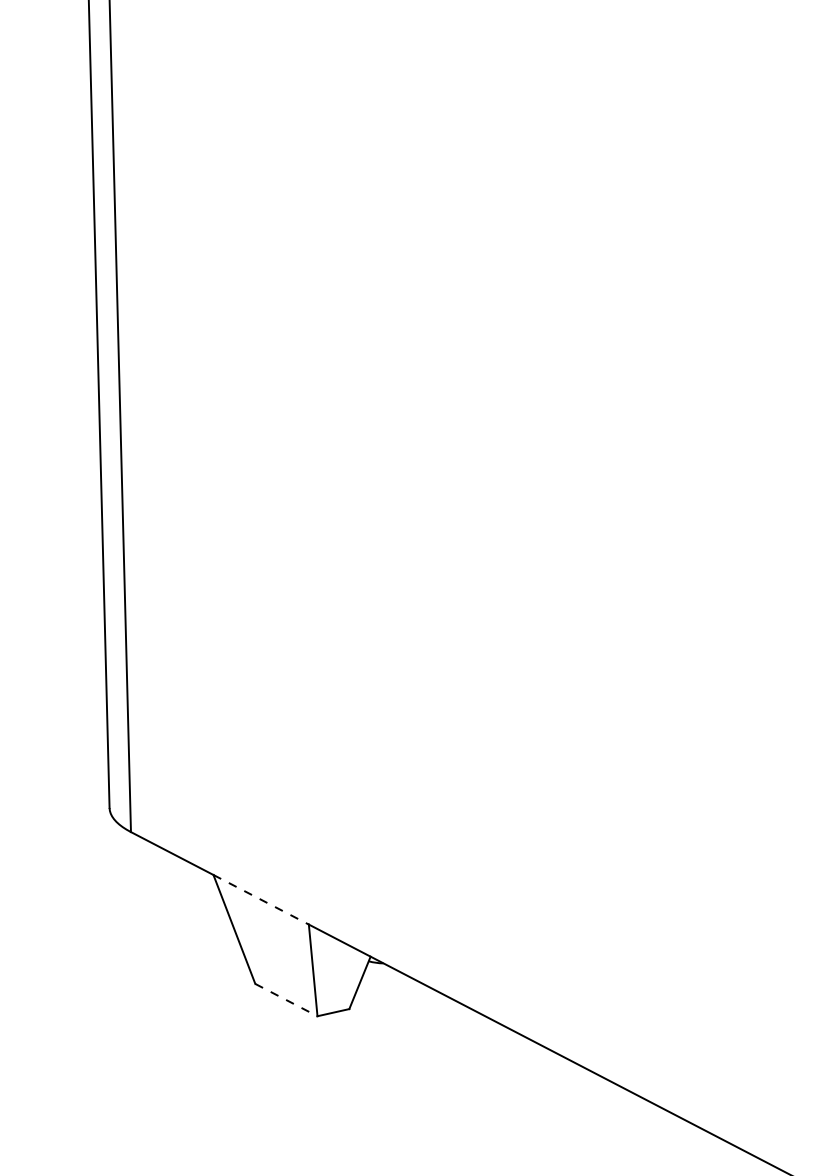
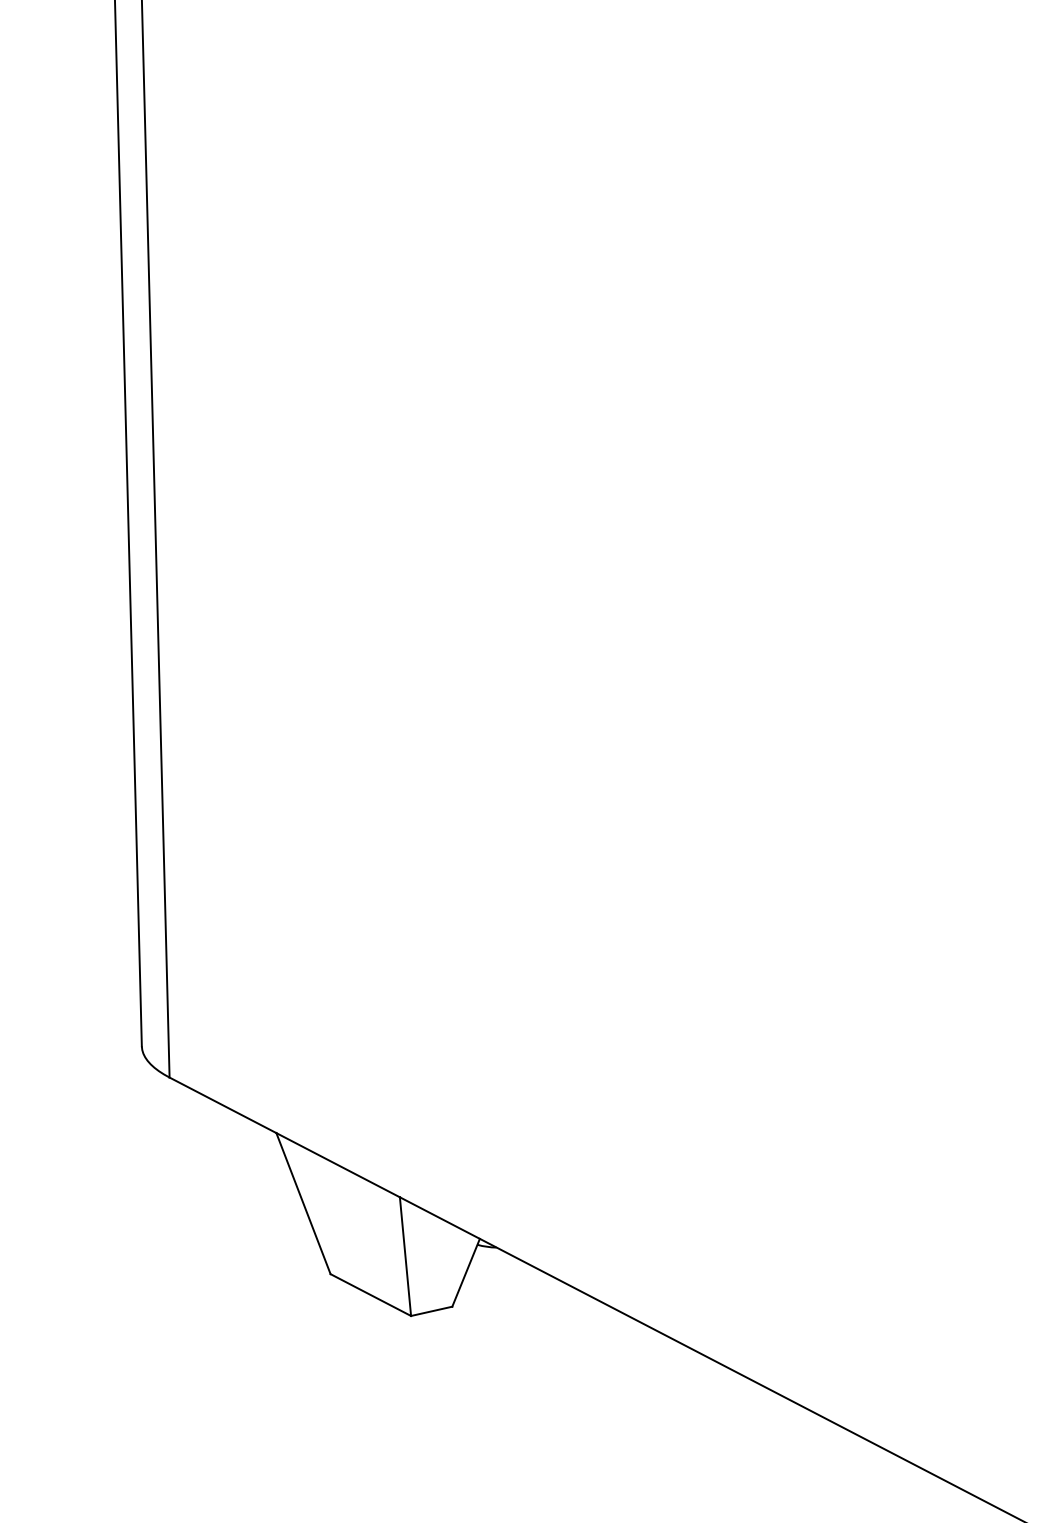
line: (261, 899) -> (338, 1164), dashed -> solid
line: (286, 1000) -> (370, 1295), dashed -> solid

